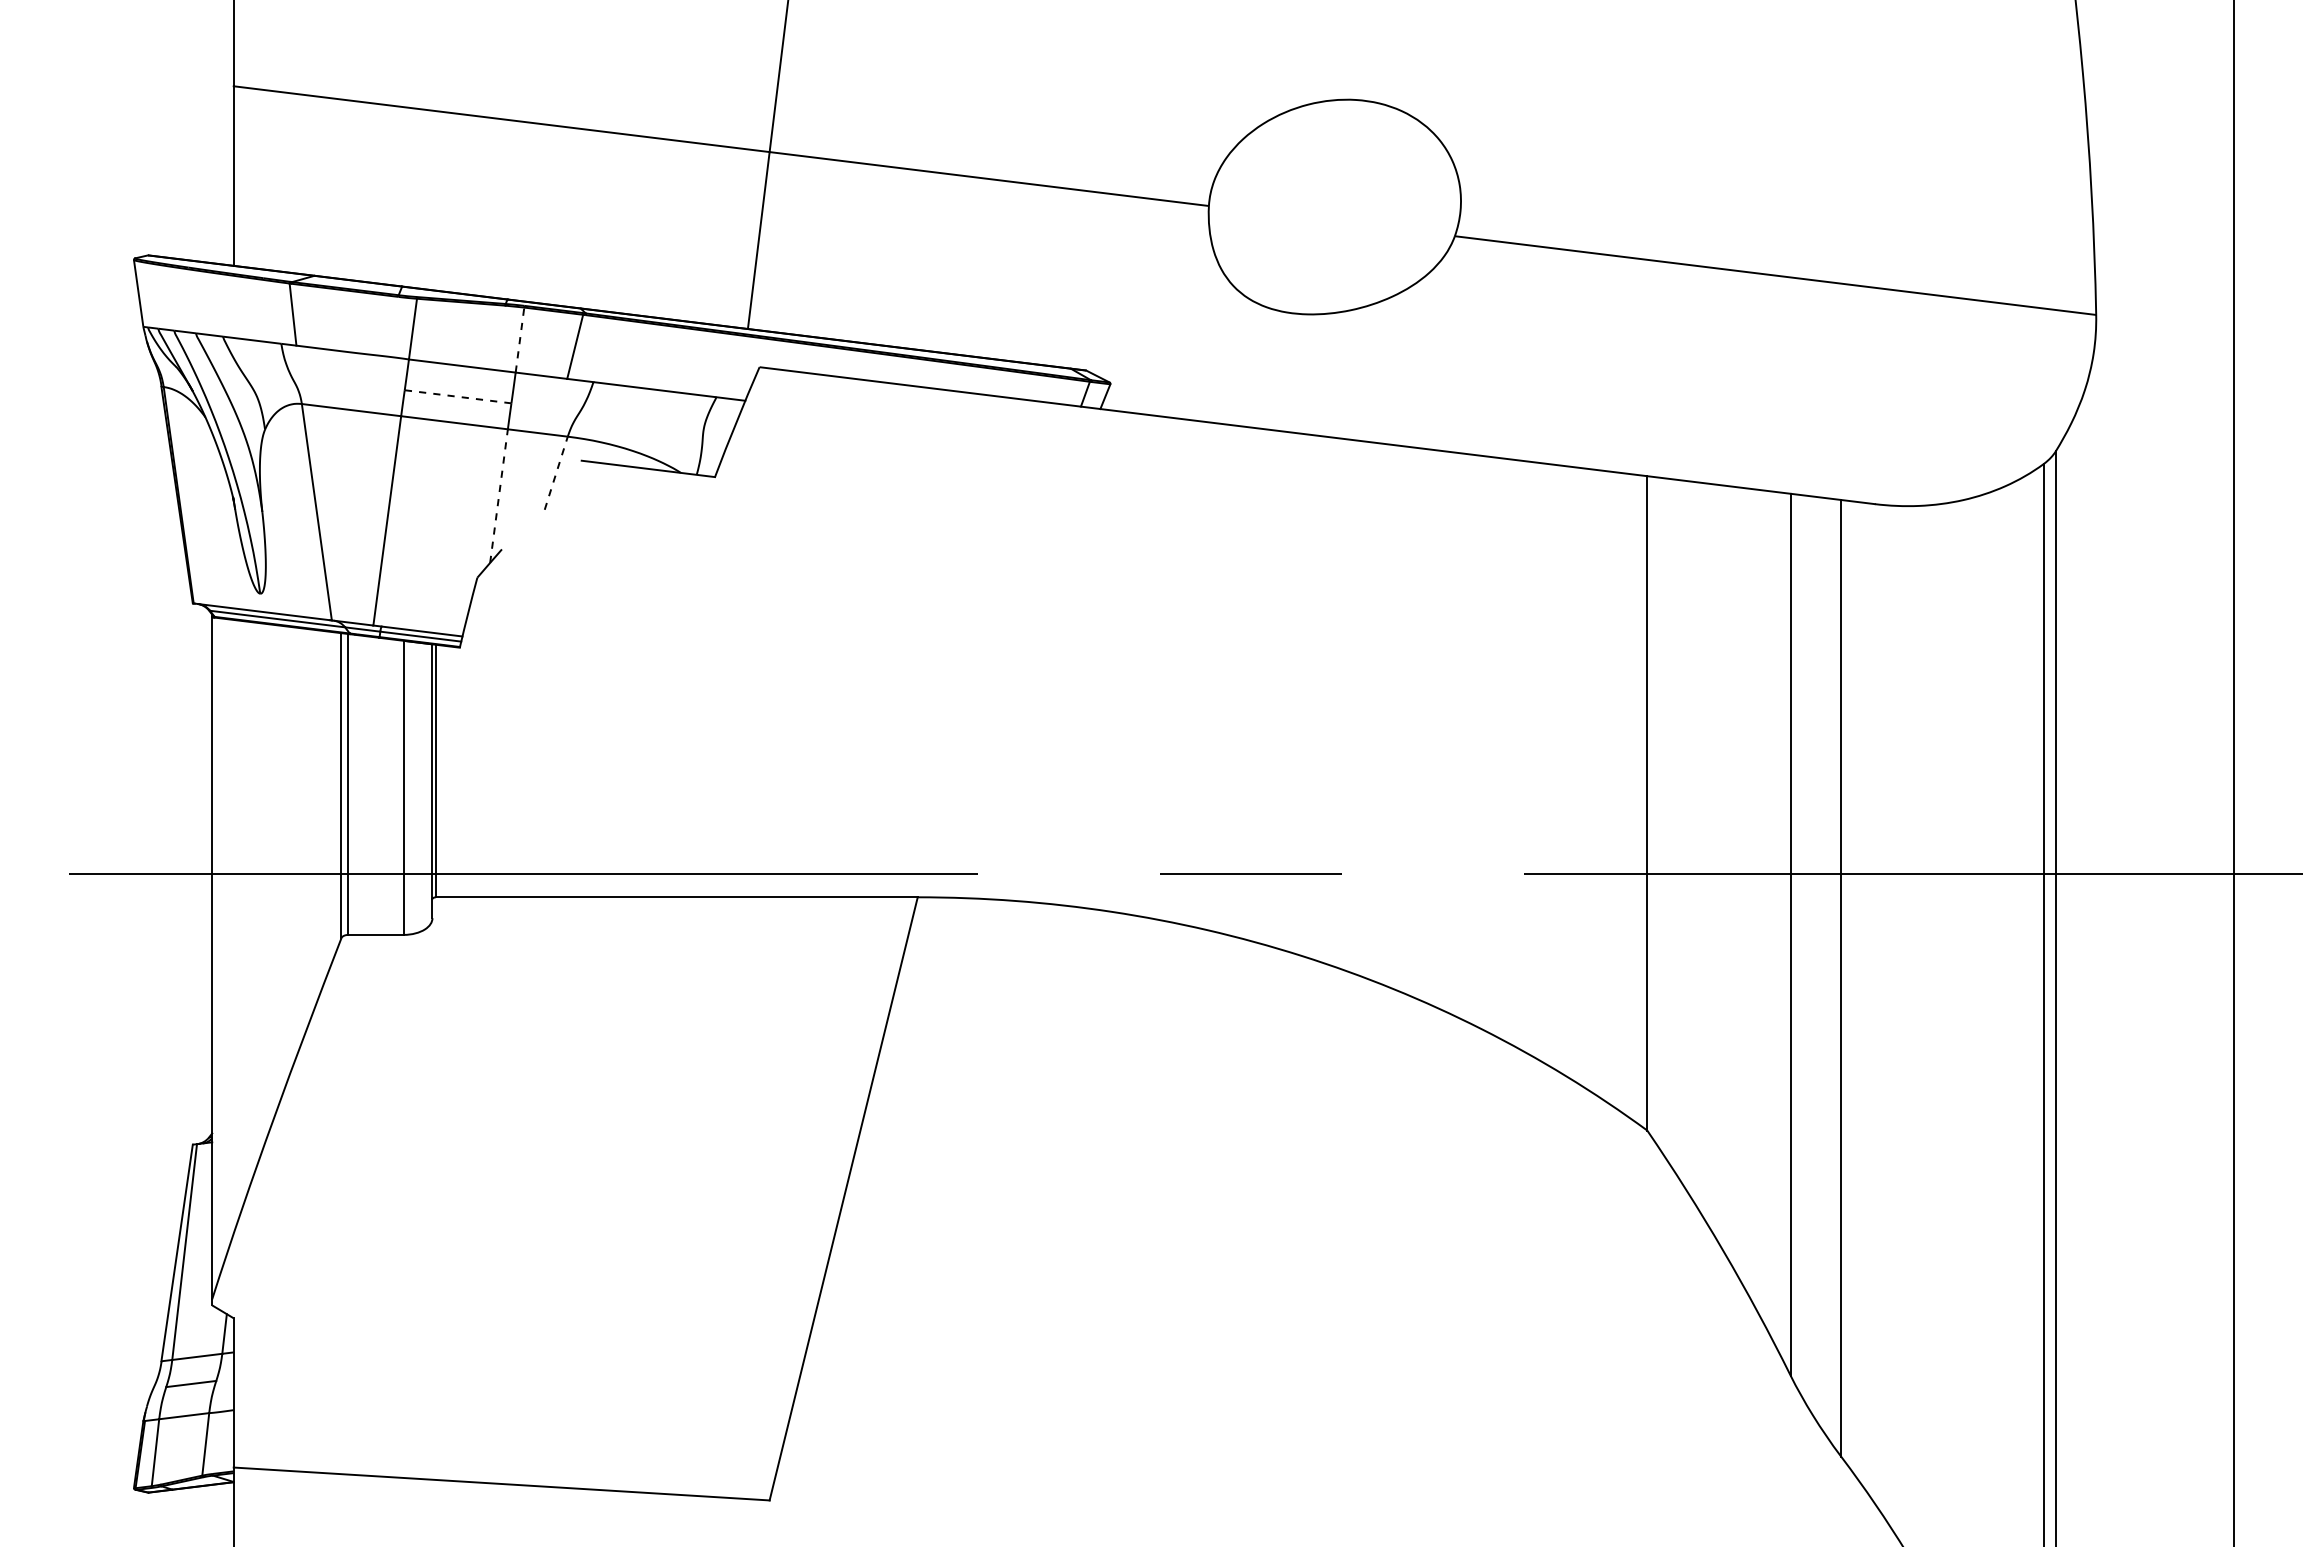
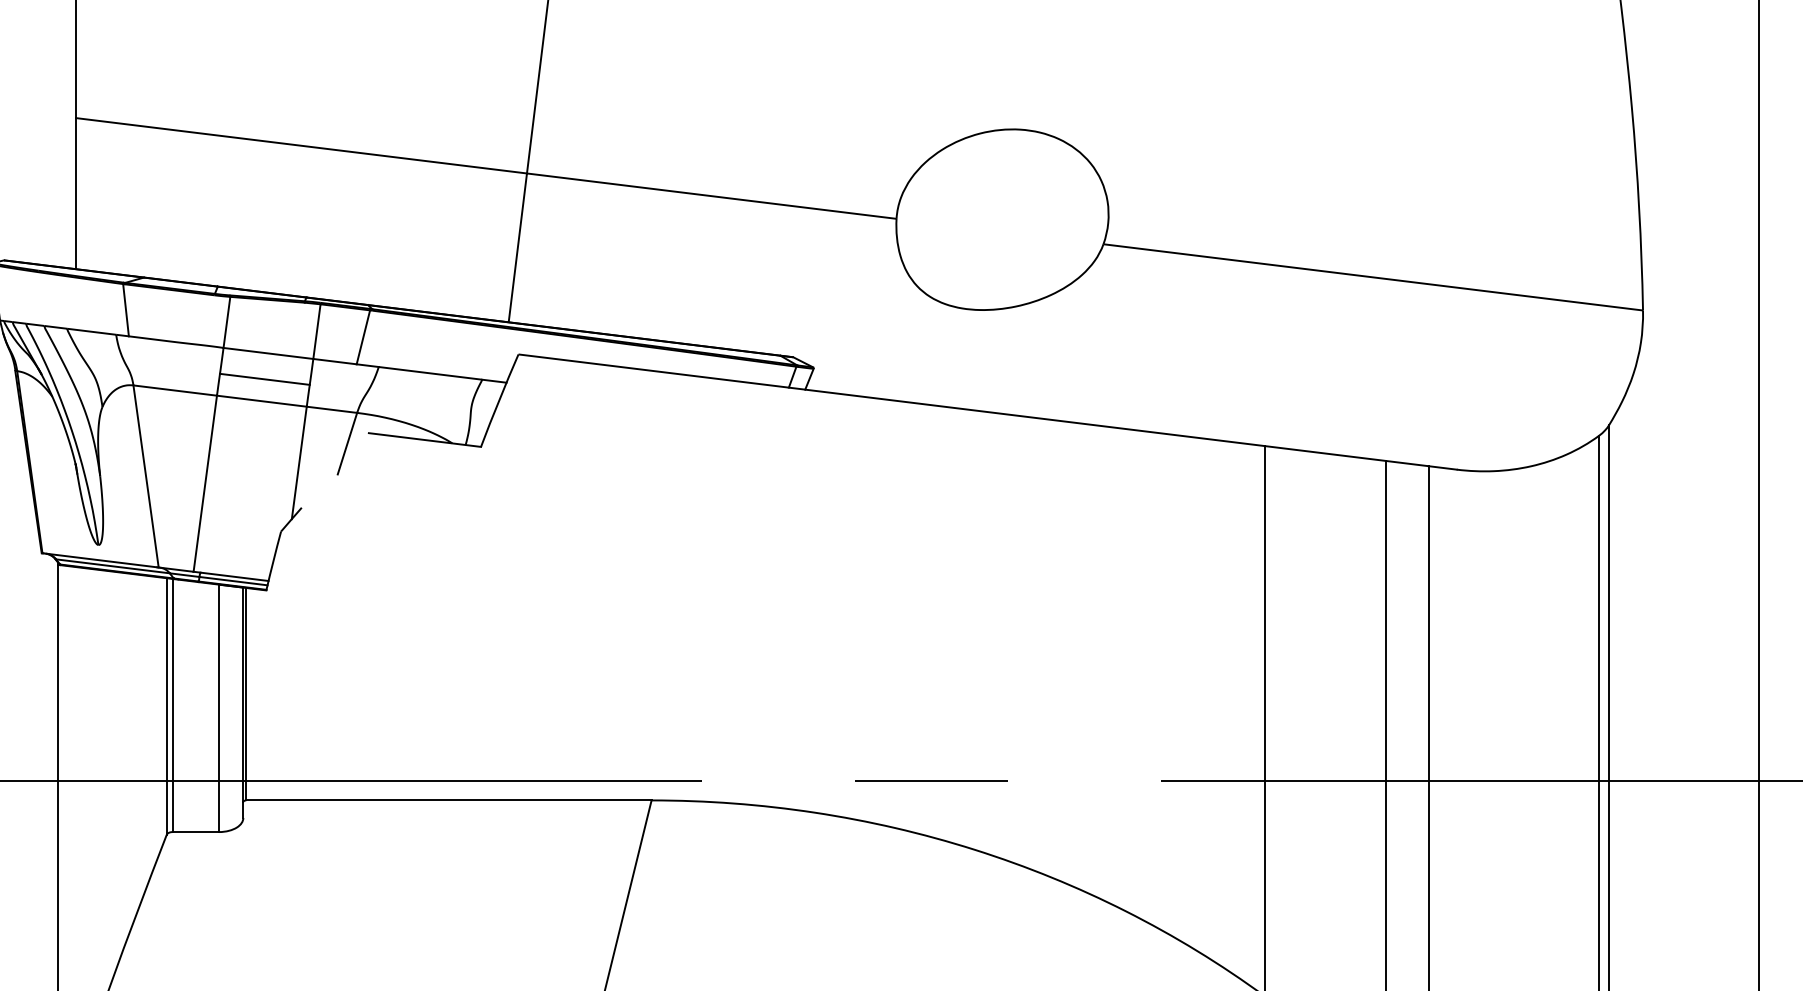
line: (519, 340) -> (316, 331), dashed -> solid
line: (458, 396) -> (265, 379), dashed -> solid
line: (556, 472) -> (347, 443), dashed -> solid
line: (499, 495) -> (299, 462), dashed -> solid

